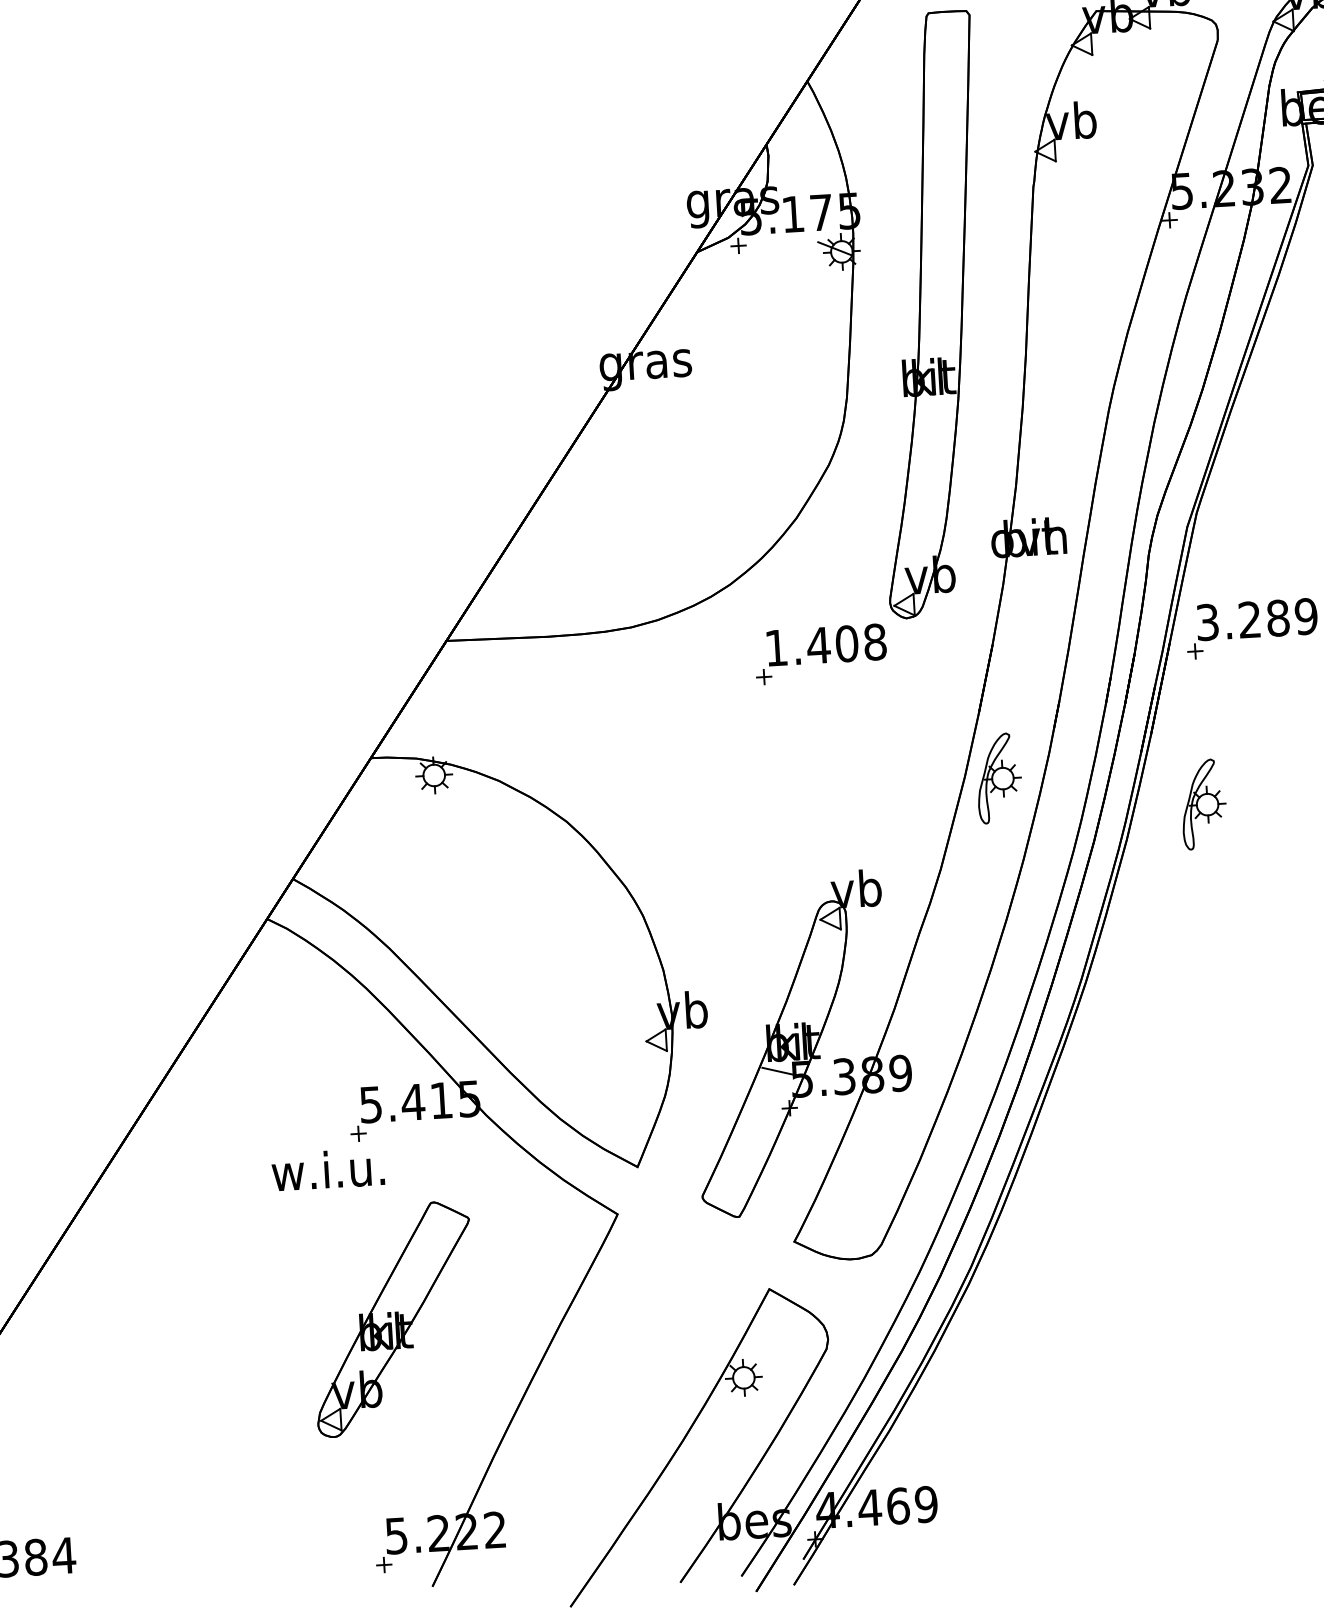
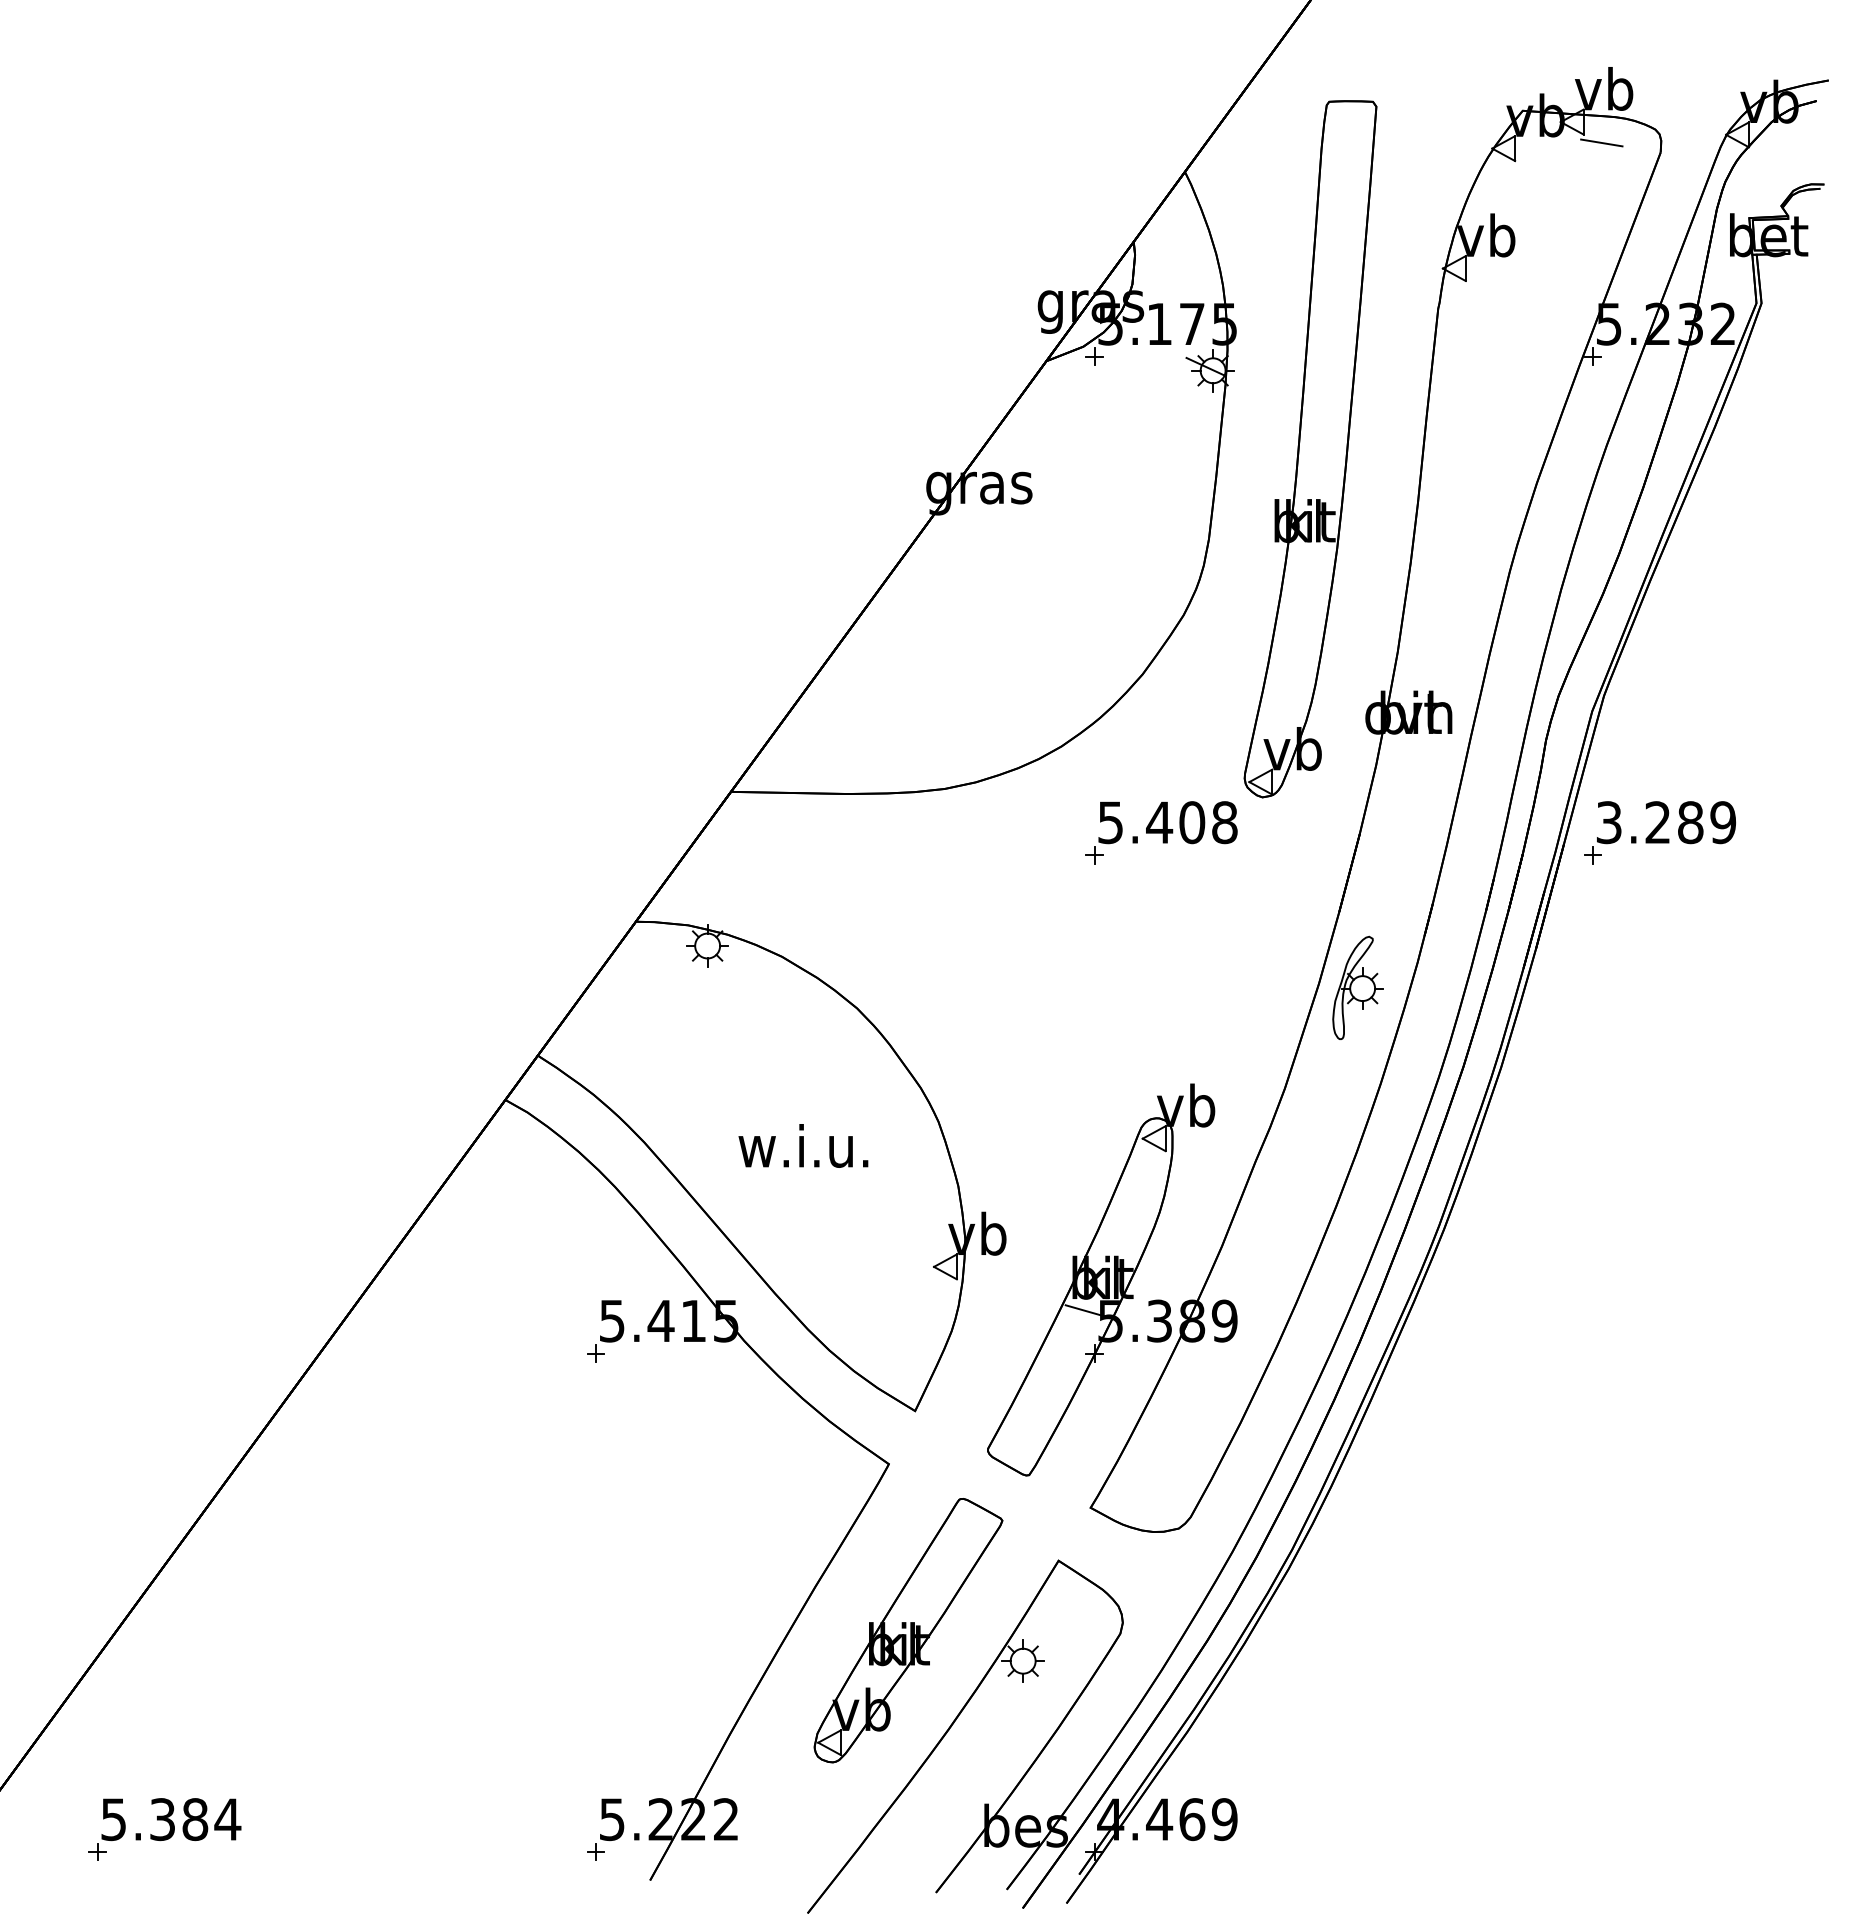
line: (1166, 34) -> (1601, 142), added
text: (776, 647) -> (1110, 822), 1.408 -> 5.408
part: (1203, 803) -> (1591, 1031), removed
text: (328, 1169) -> (803, 1145), moved
part: (393, 1319) -> (908, 1630), moved

